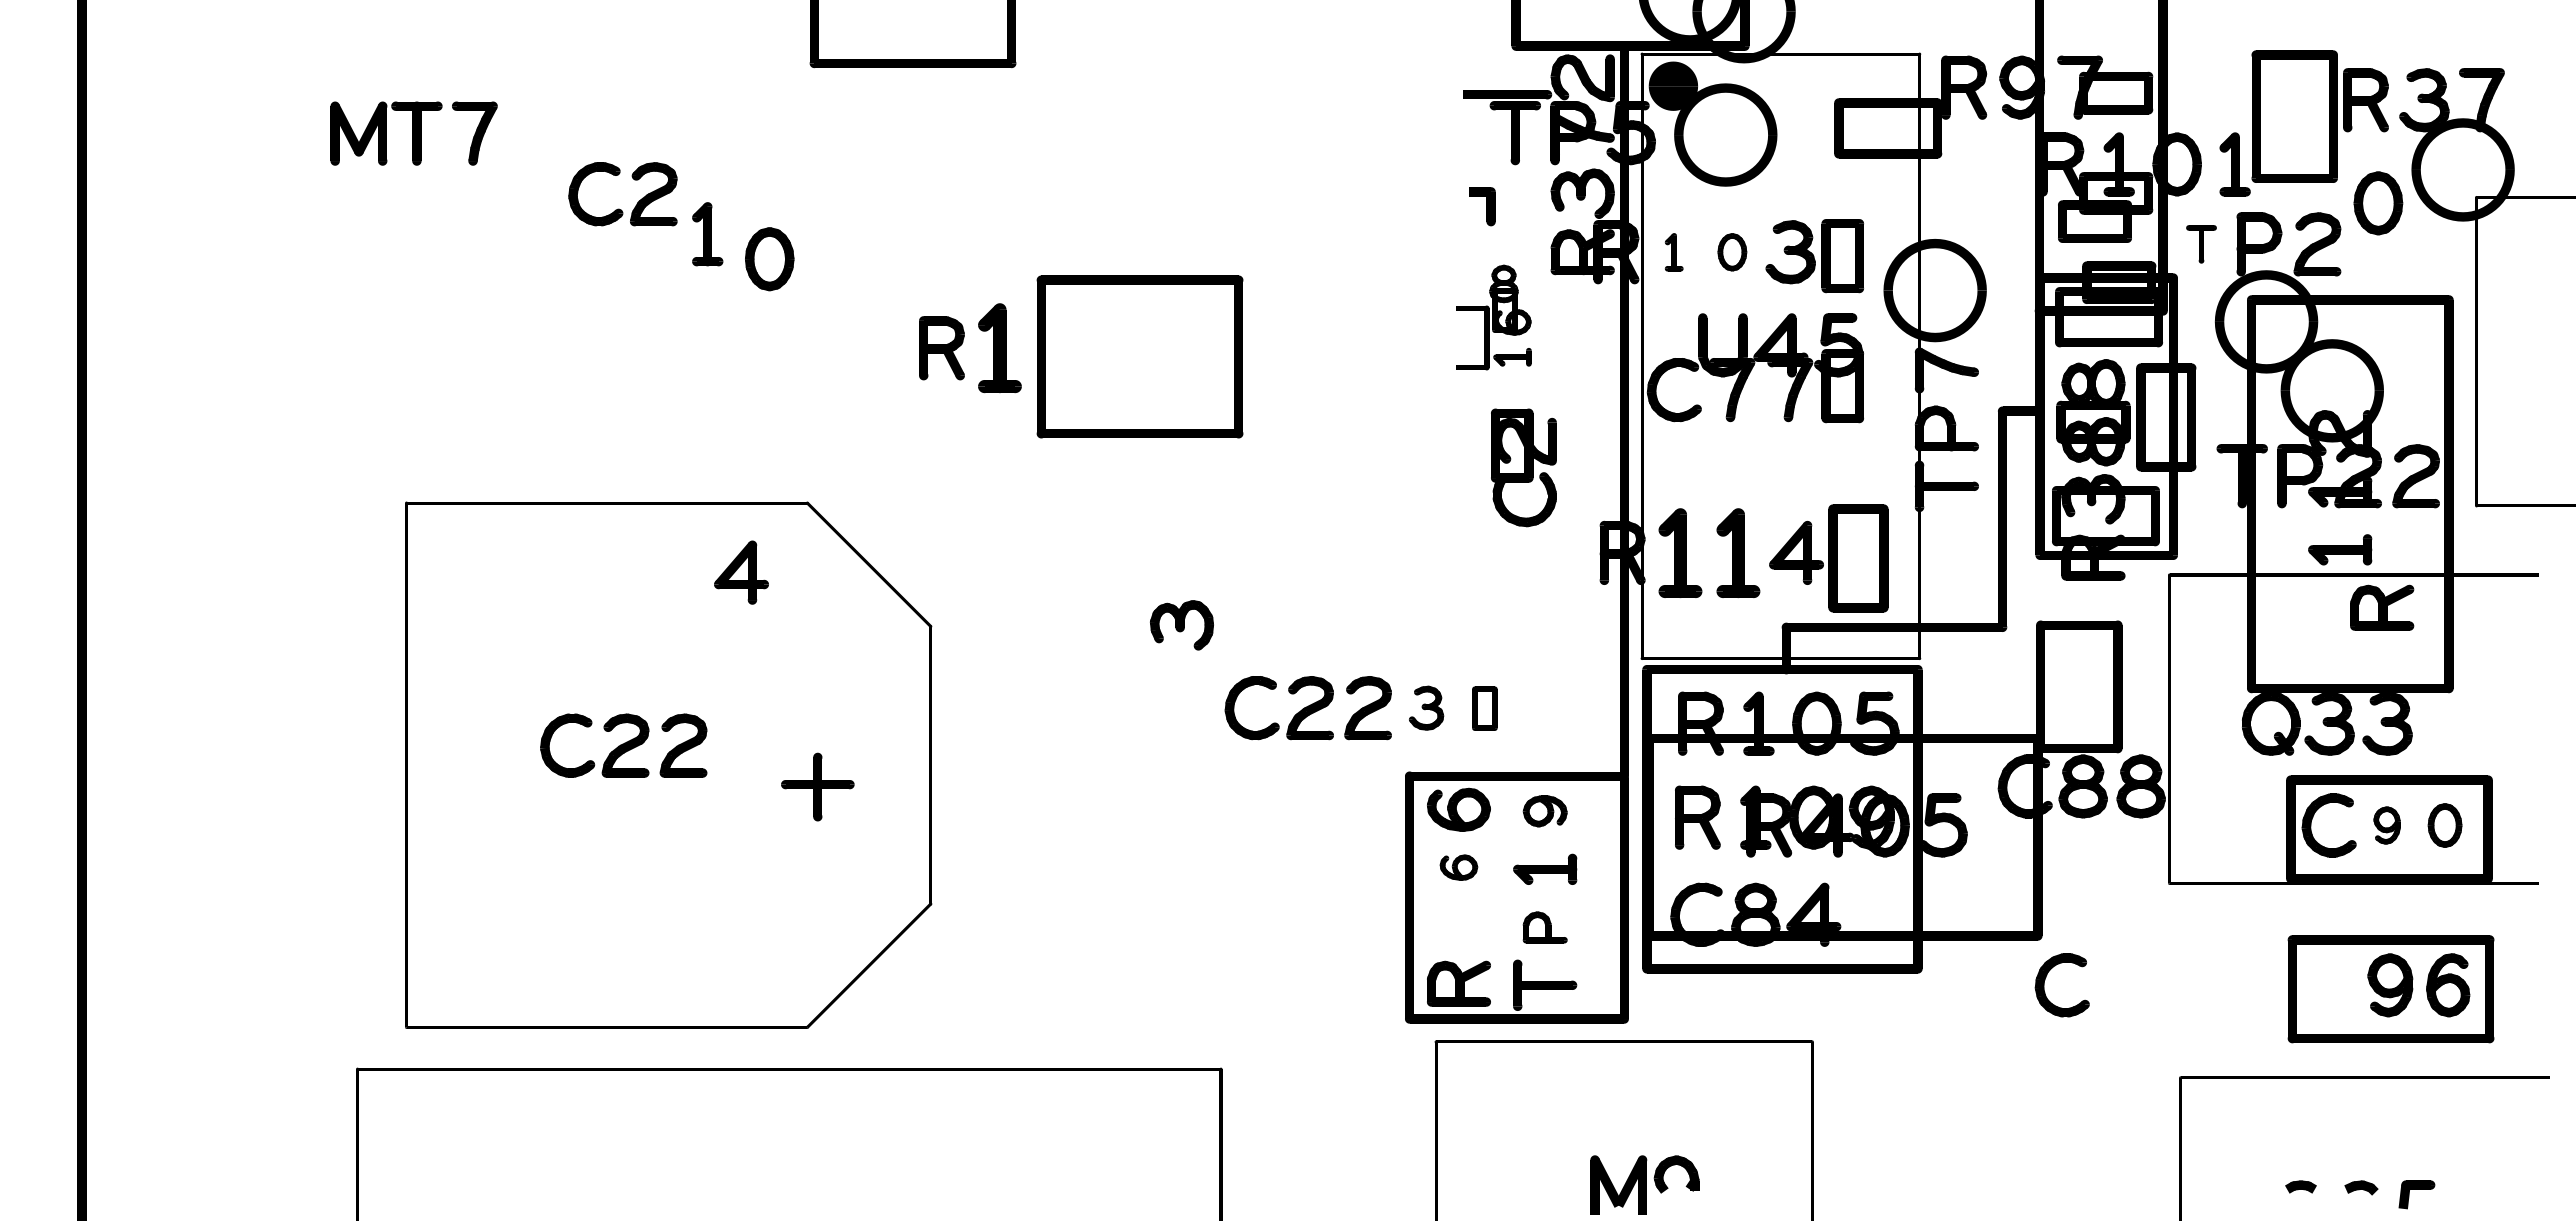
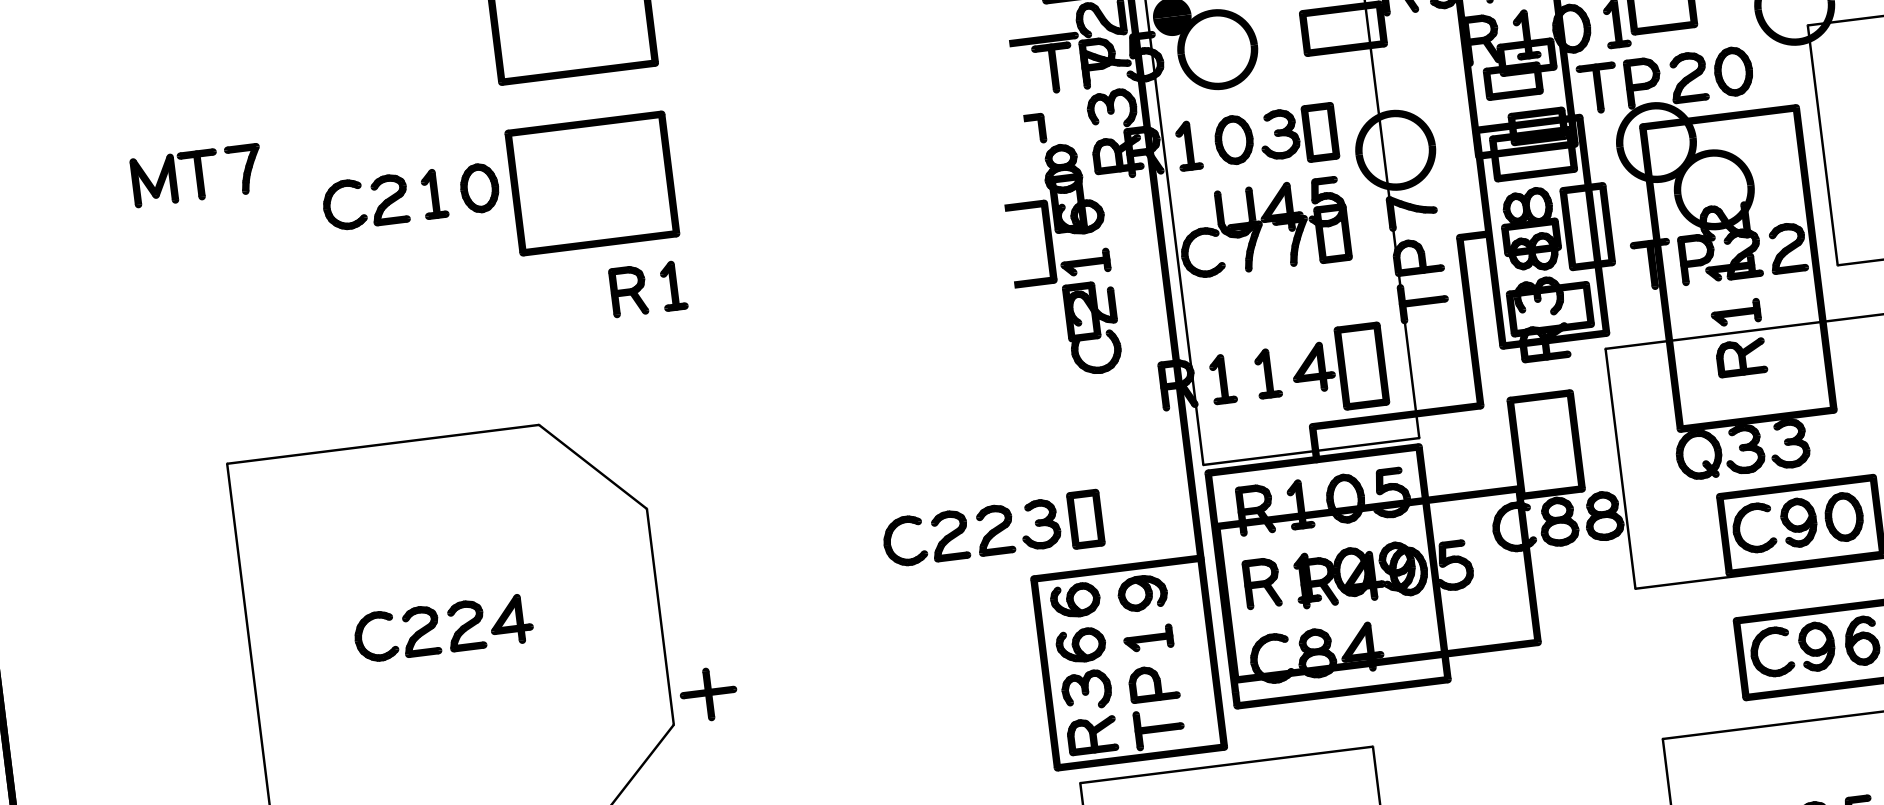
part: (2378, 203) -> (1733, 71), moved
part: (707, 234) -> (434, 194), moved
part: (2201, 244) -> (1598, 88), size x1.67
part: (1673, 252) -> (1188, 146), size x1.67
part: (1732, 252) -> (1234, 140), size x1.67
part: (769, 259) -> (479, 188), moved
part: (1493, 317) -> (1054, 214), size x1.67
part: (999, 348) -> (673, 286), size x0.71
part: (1139, 356) -> (591, 183), moved
part: (1680, 552) -> (1222, 378), size x0.71
part: (1738, 552) -> (1268, 373), size x0.71
part: (741, 572) -> (511, 619), moved
part: (2382, 607) -> (1741, 357), moved
part: (1181, 625) -> (1086, 690), moved
part: (1426, 708) -> (1040, 524), size x1.43
part: (1484, 708) -> (1085, 519), size x1.67
part: (817, 786) -> (708, 694), moved
part: (1545, 811) -> (1143, 593), size x1.43
part: (2386, 825) -> (1798, 522), size x1.67
part: (2444, 825) -> (1843, 517), size x1.43
part: (1458, 867) -> (1080, 645), size x1.67
part: (1545, 927) -> (1154, 683), size x1.43
part: (2045, 980) -> (1758, 650), moved

